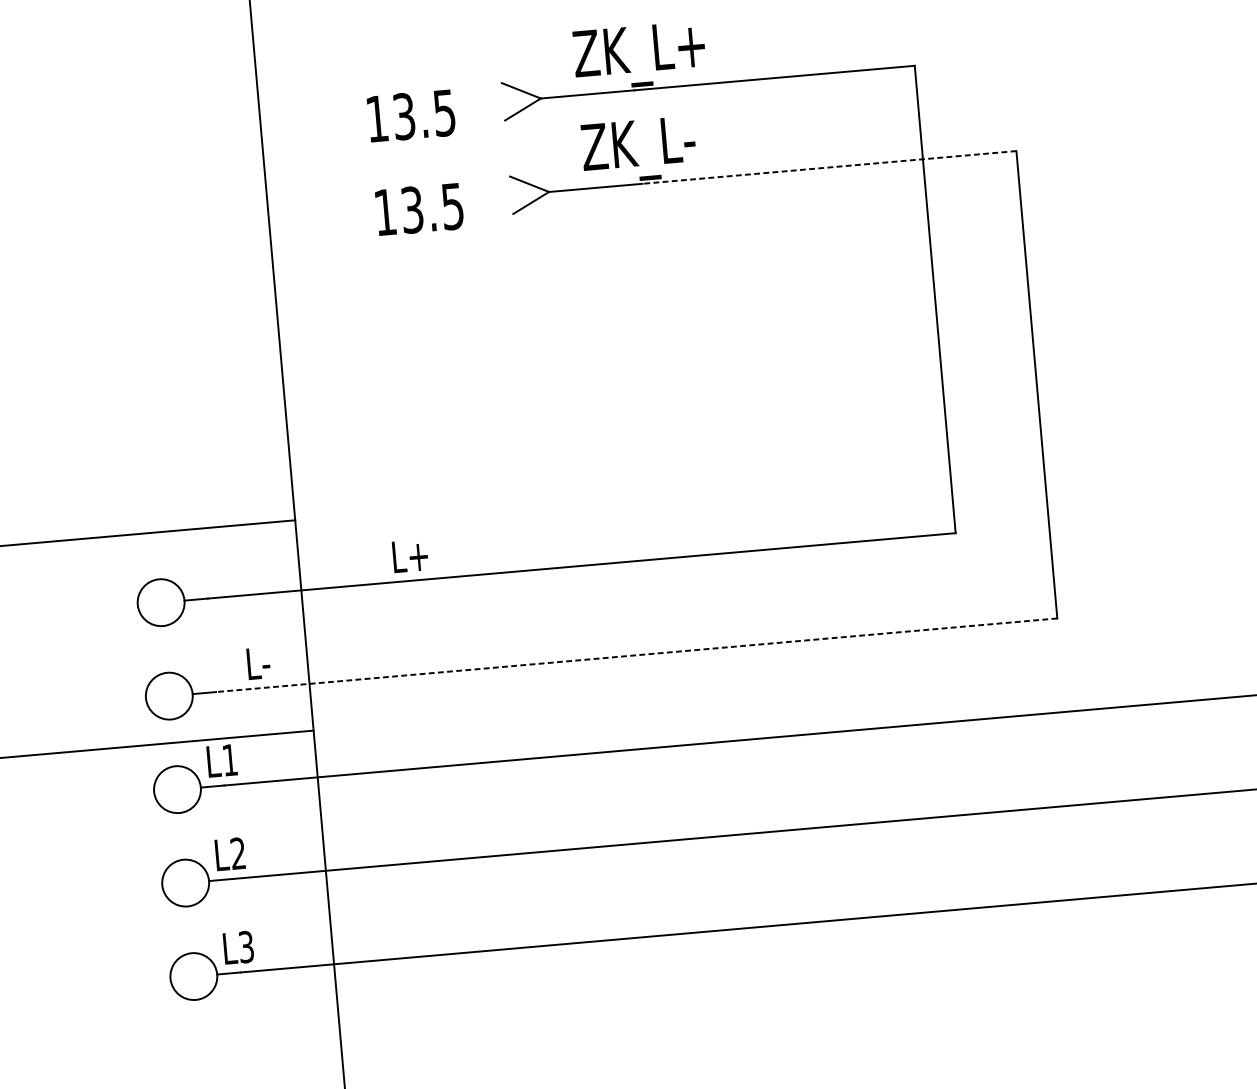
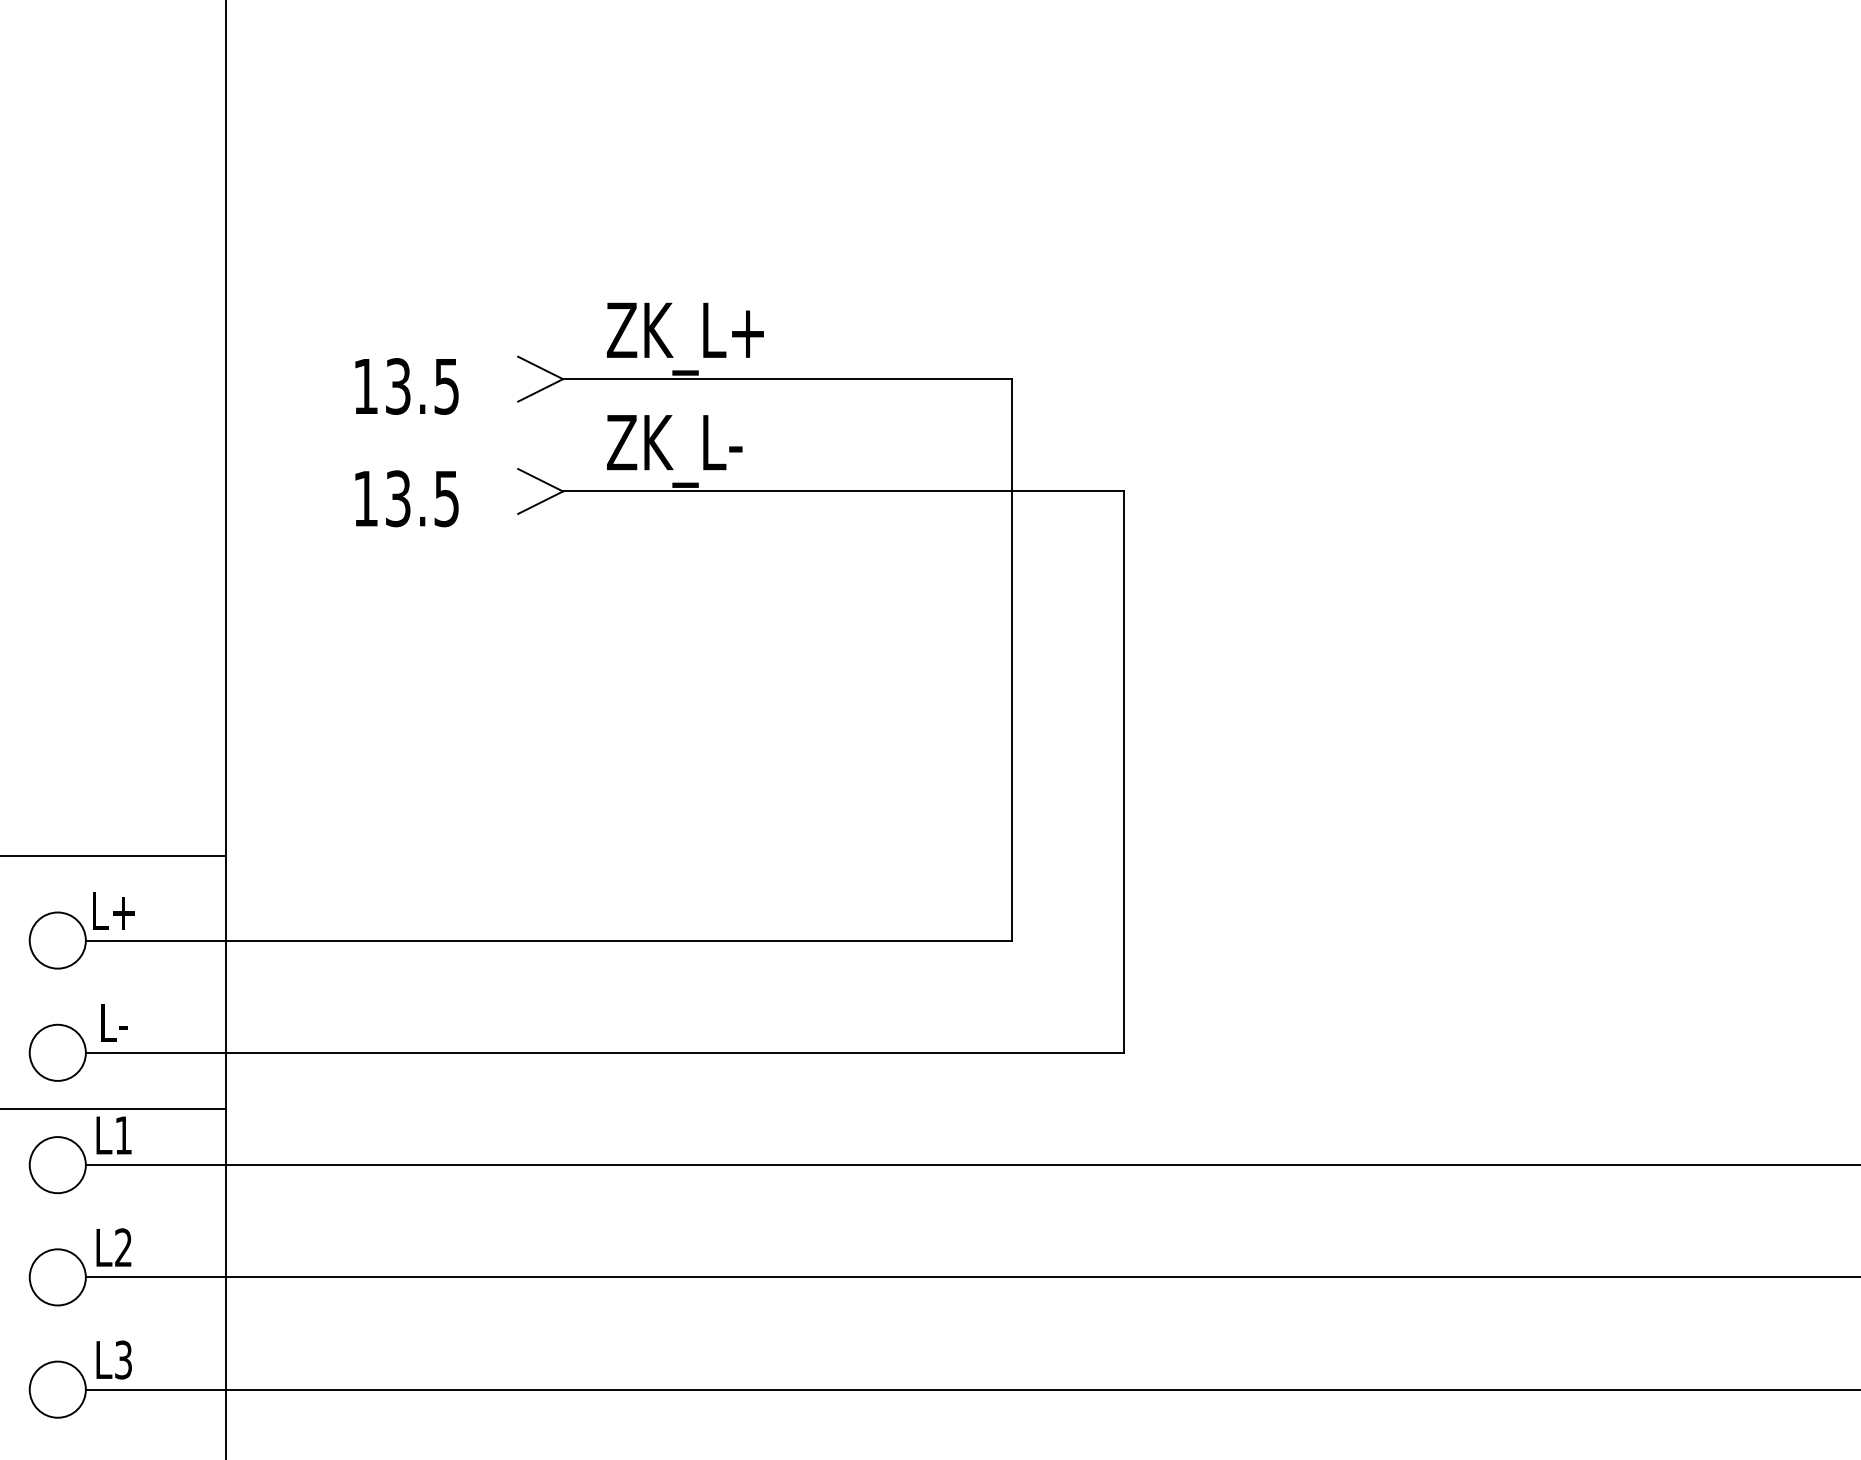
line: (829, 167) -> (899, 491), dashed -> solid
text: (410, 555) -> (113, 910), moved
line: (636, 655) -> (618, 1052), dashed -> solid
text: (258, 662) -> (114, 1022), moved

